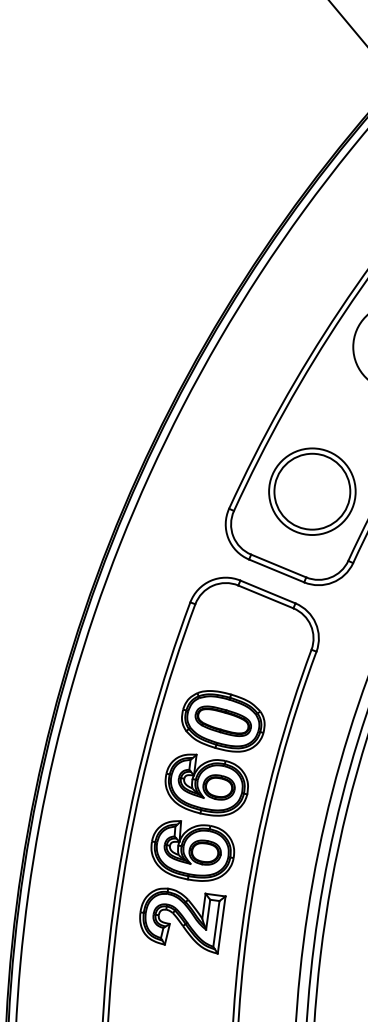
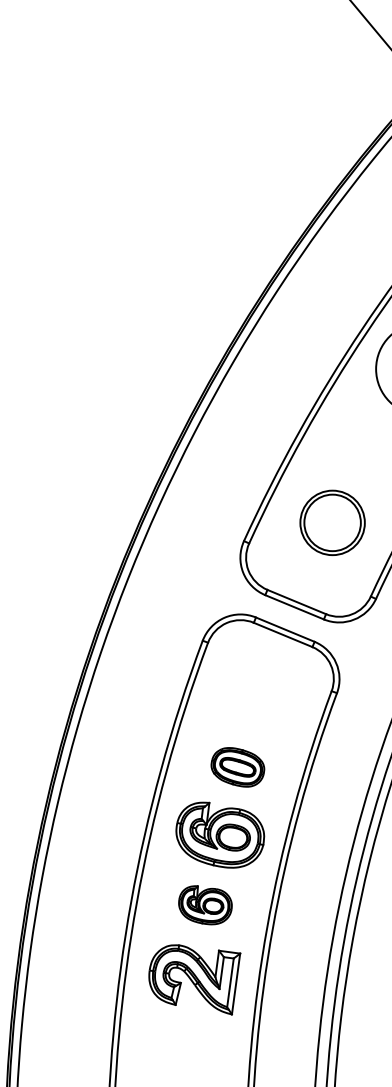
part: (312, 491) -> (332, 522), size x0.7
part: (223, 721) -> (238, 767), size x0.6
part: (192, 850) -> (205, 904), size x0.6

